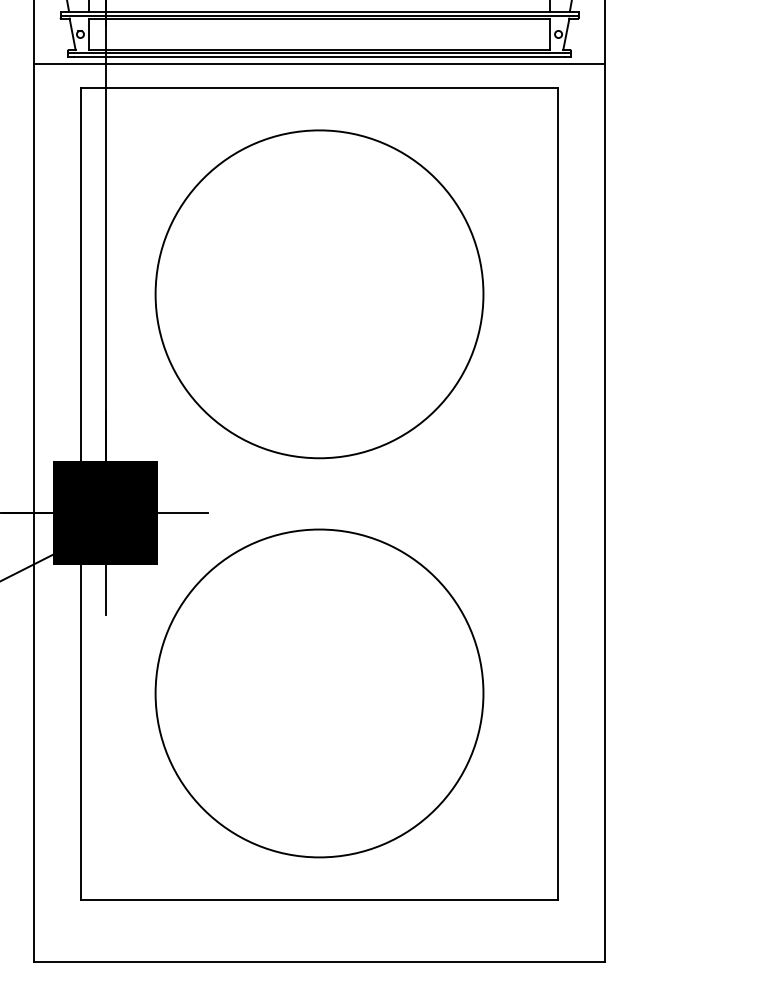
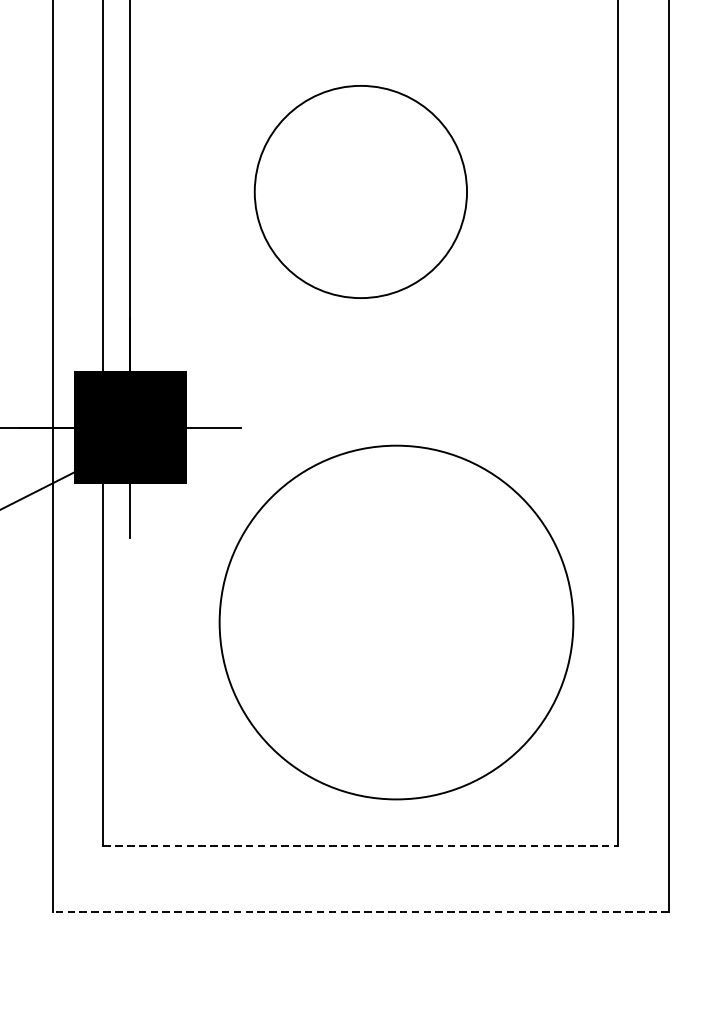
circle: (319, 294) -> (360, 192), size x0.6
circle: (319, 693) -> (396, 622), moved
line: (319, 900) -> (360, 845), solid -> dashed
line: (319, 962) -> (360, 912), solid -> dashed

